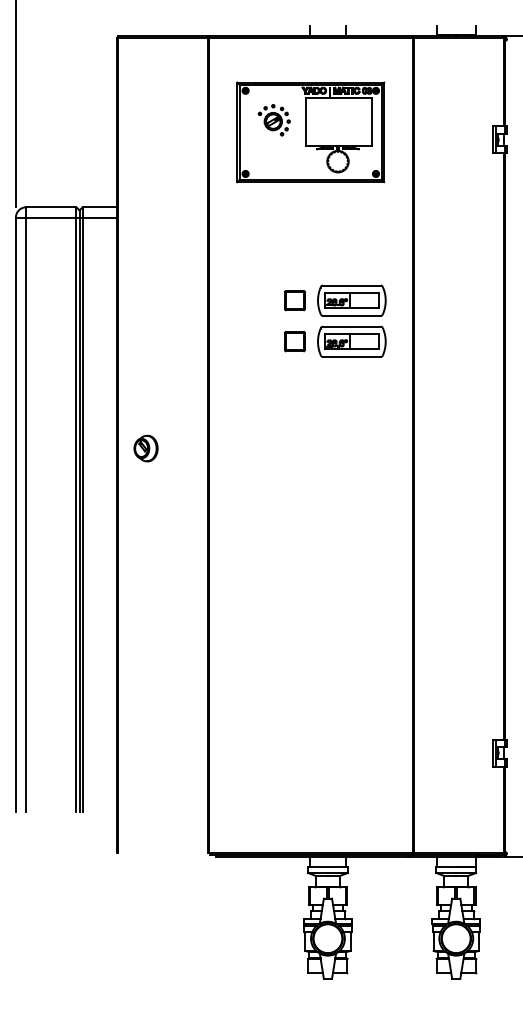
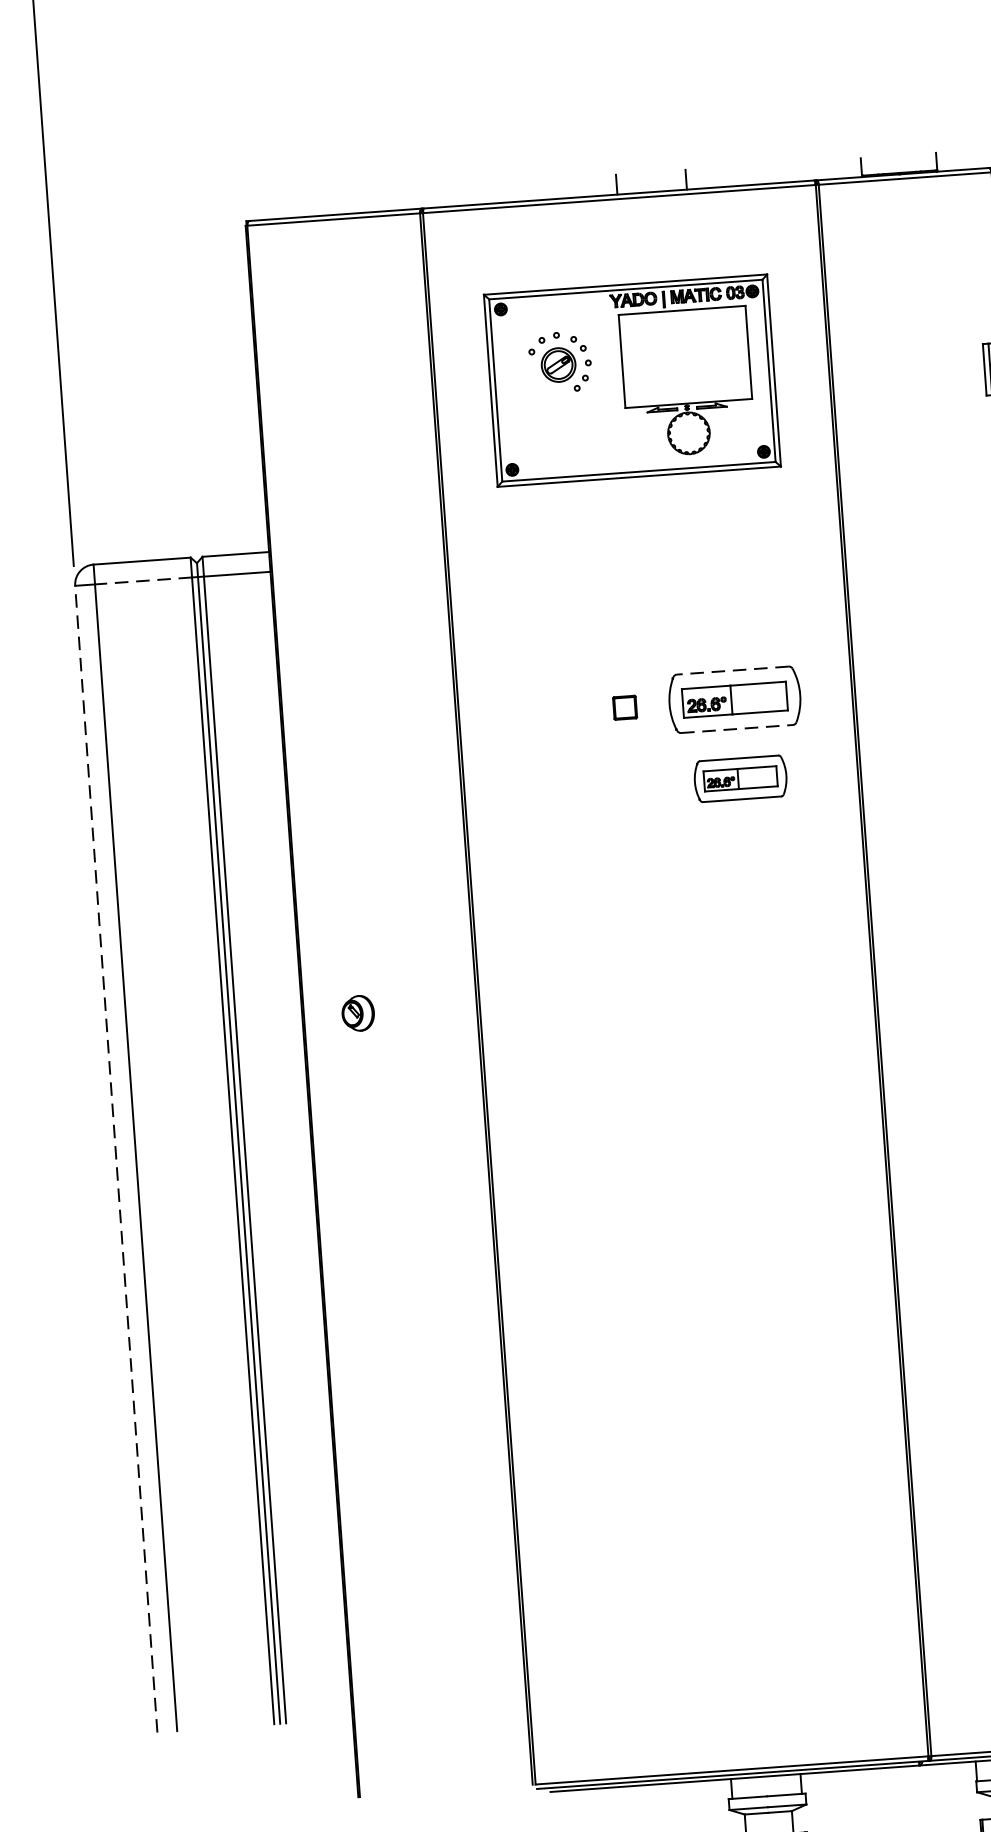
line: (50, 217) -> (141, 580), solid -> dashed
line: (351, 285) -> (732, 670), solid -> dashed
part: (294, 300) -> (624, 707), size x0.6
line: (352, 315) -> (738, 728), solid -> dashed
part: (294, 341) -> (629, 786), removed
part: (351, 341) -> (739, 778), size x0.7
part: (145, 448) -> (357, 1013), size x0.7
line: (15, 514) -> (115, 1158), solid -> dashed

